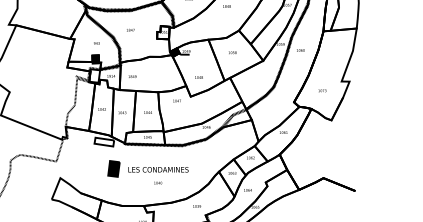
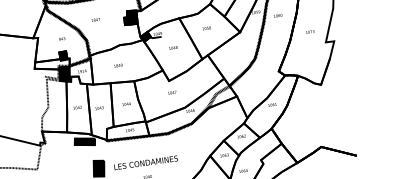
fill: (163, 32) -> (130, 17), added
fill: (94, 75) -> (64, 73), added
text: (132, 76) -> (118, 65), moved
text: (198, 77) -> (172, 48), moved
text: (322, 90) -> (310, 31), moved
text: (176, 100) -> (171, 92), moved
fill: (104, 141) -> (84, 141), added

